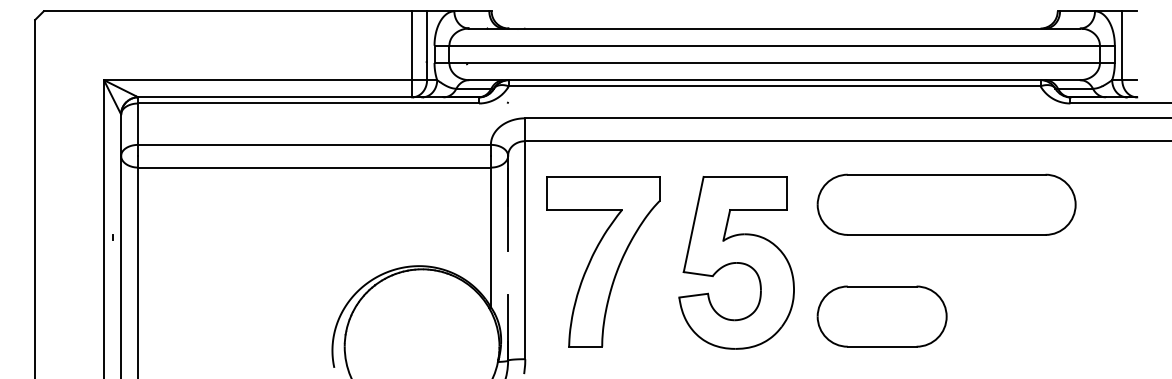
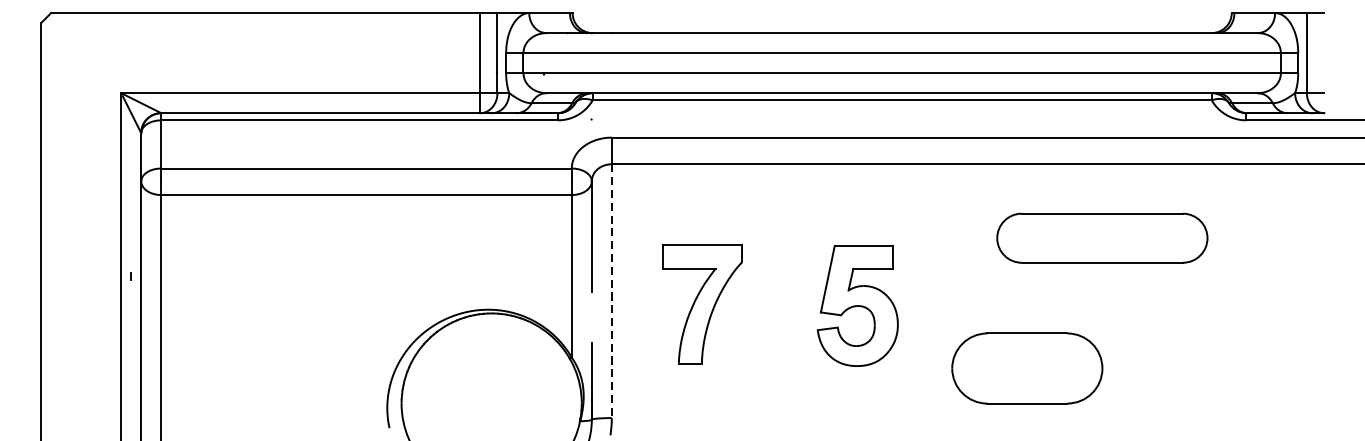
part: (946, 204) -> (1102, 237), size x0.7
line: (525, 250) -> (612, 291), solid -> dashed
part: (603, 261) -> (702, 304), size x0.6
part: (736, 262) -> (857, 305), size x0.6

